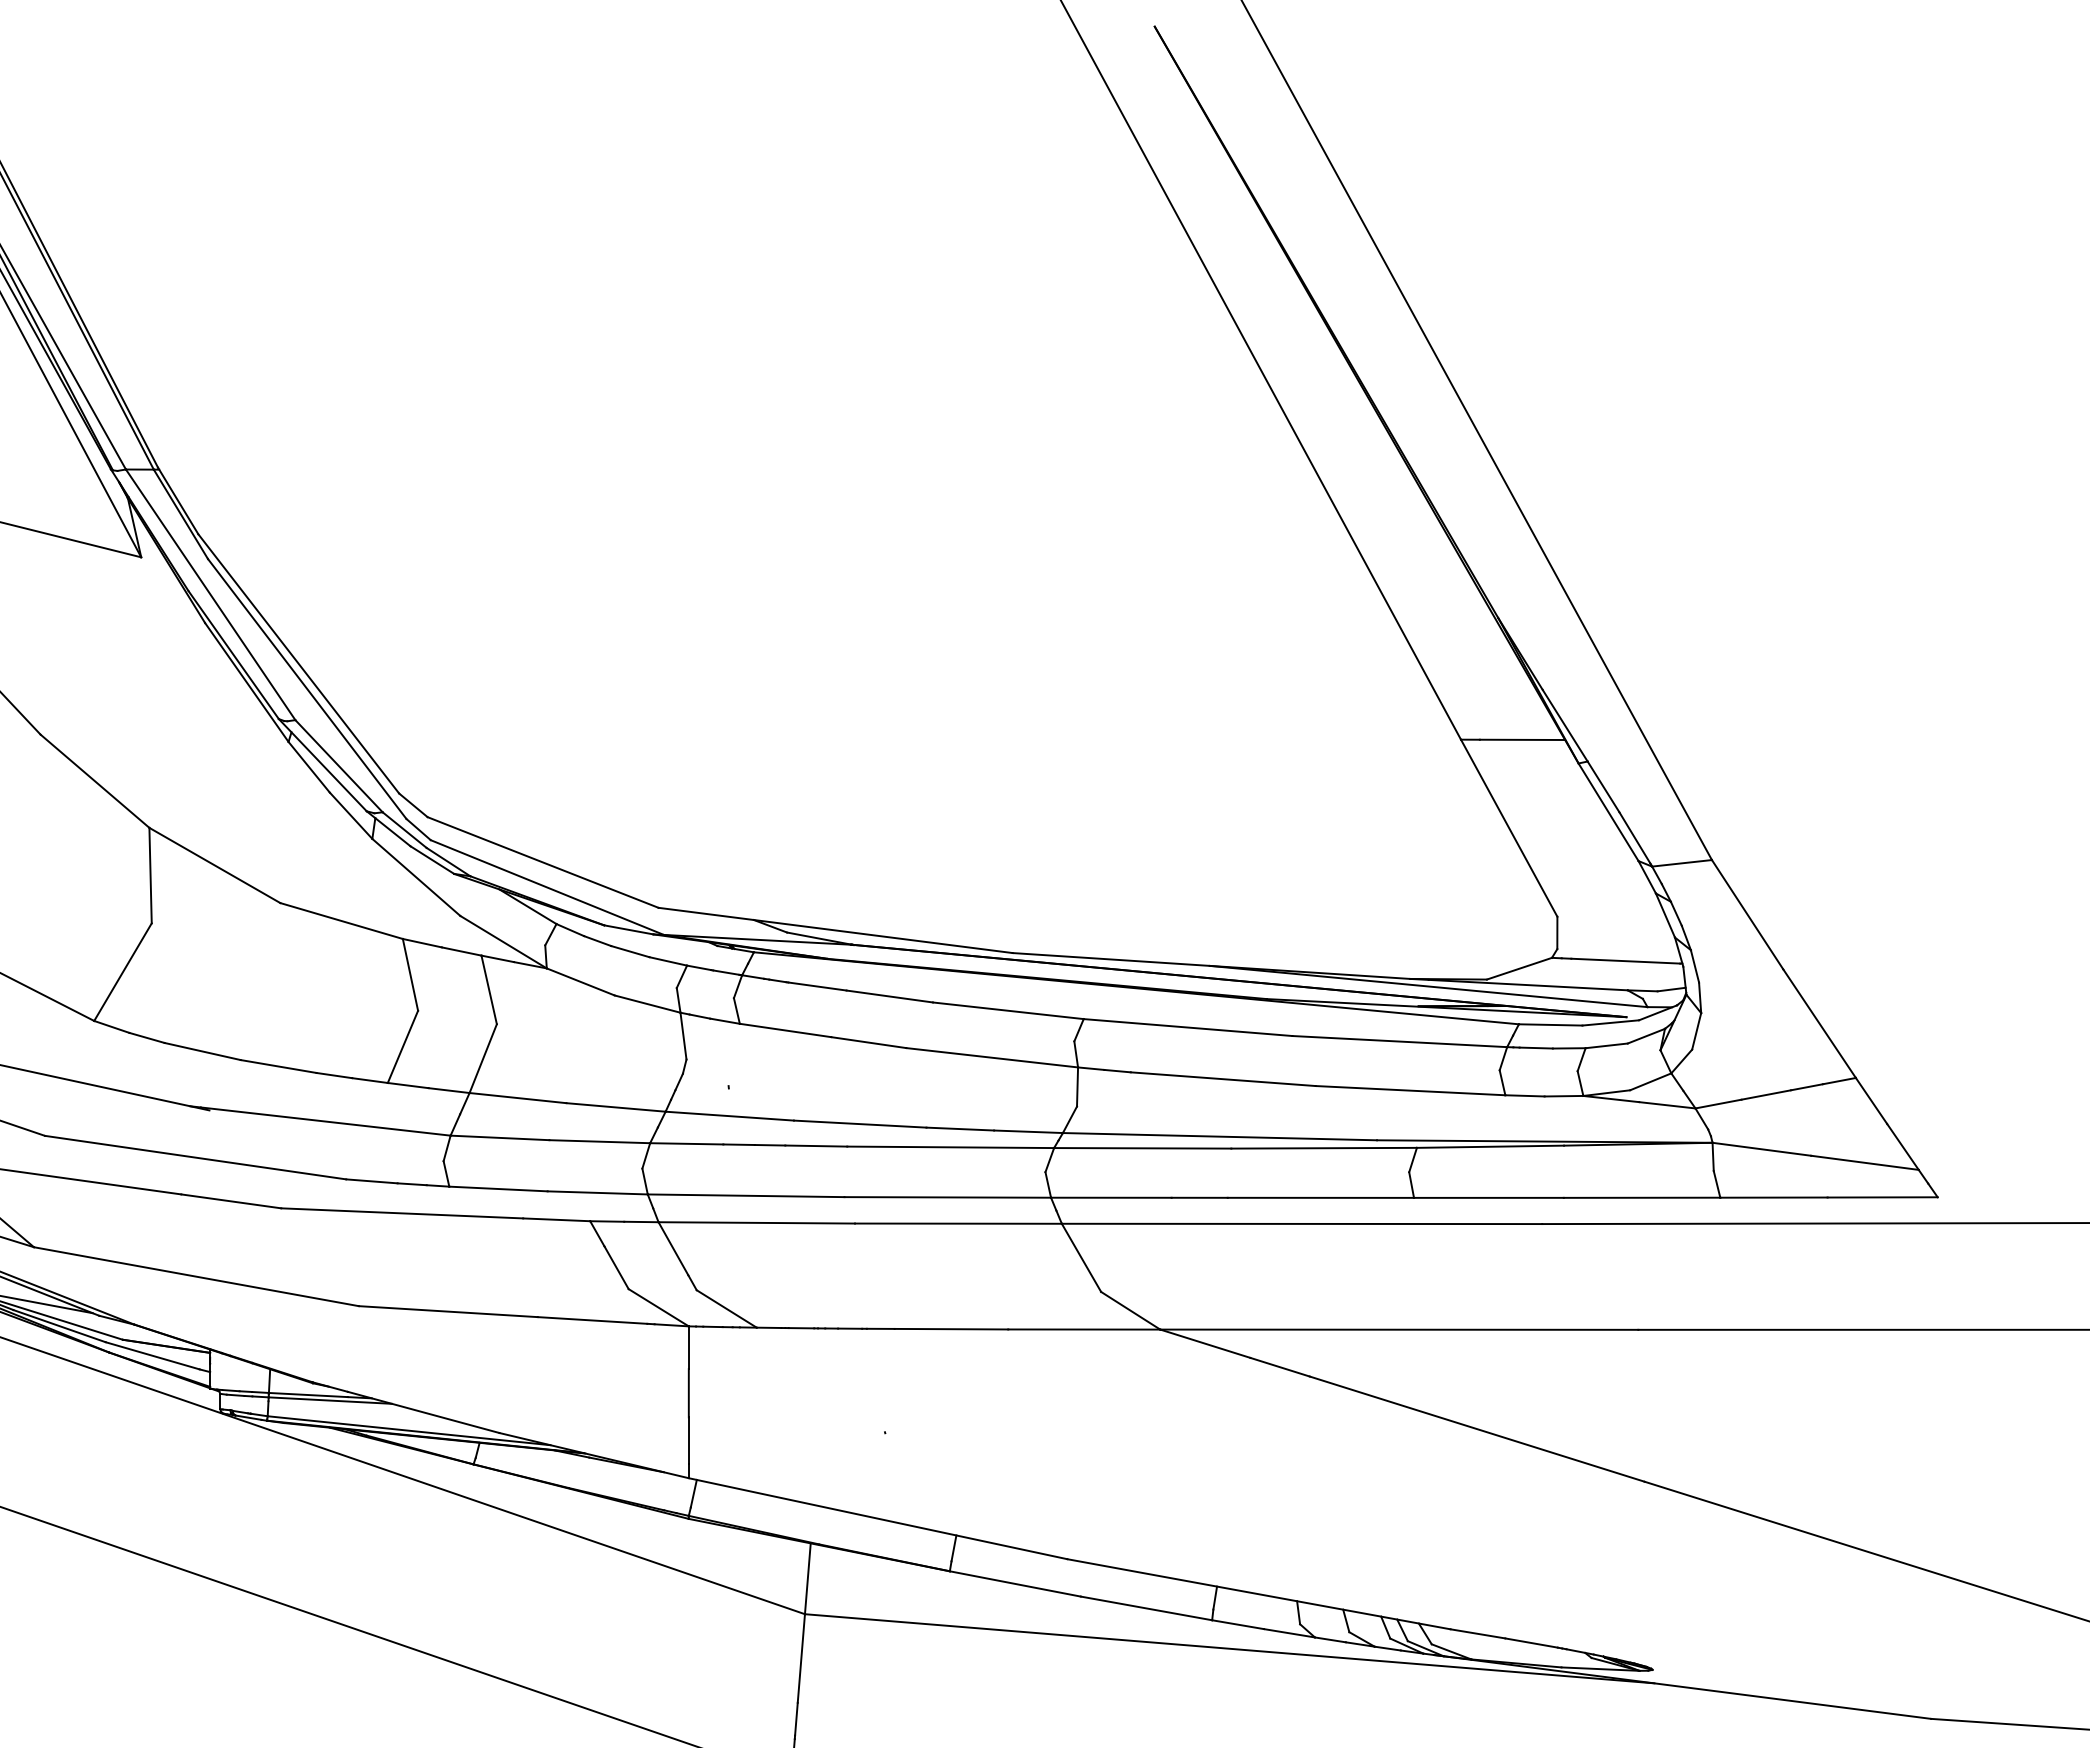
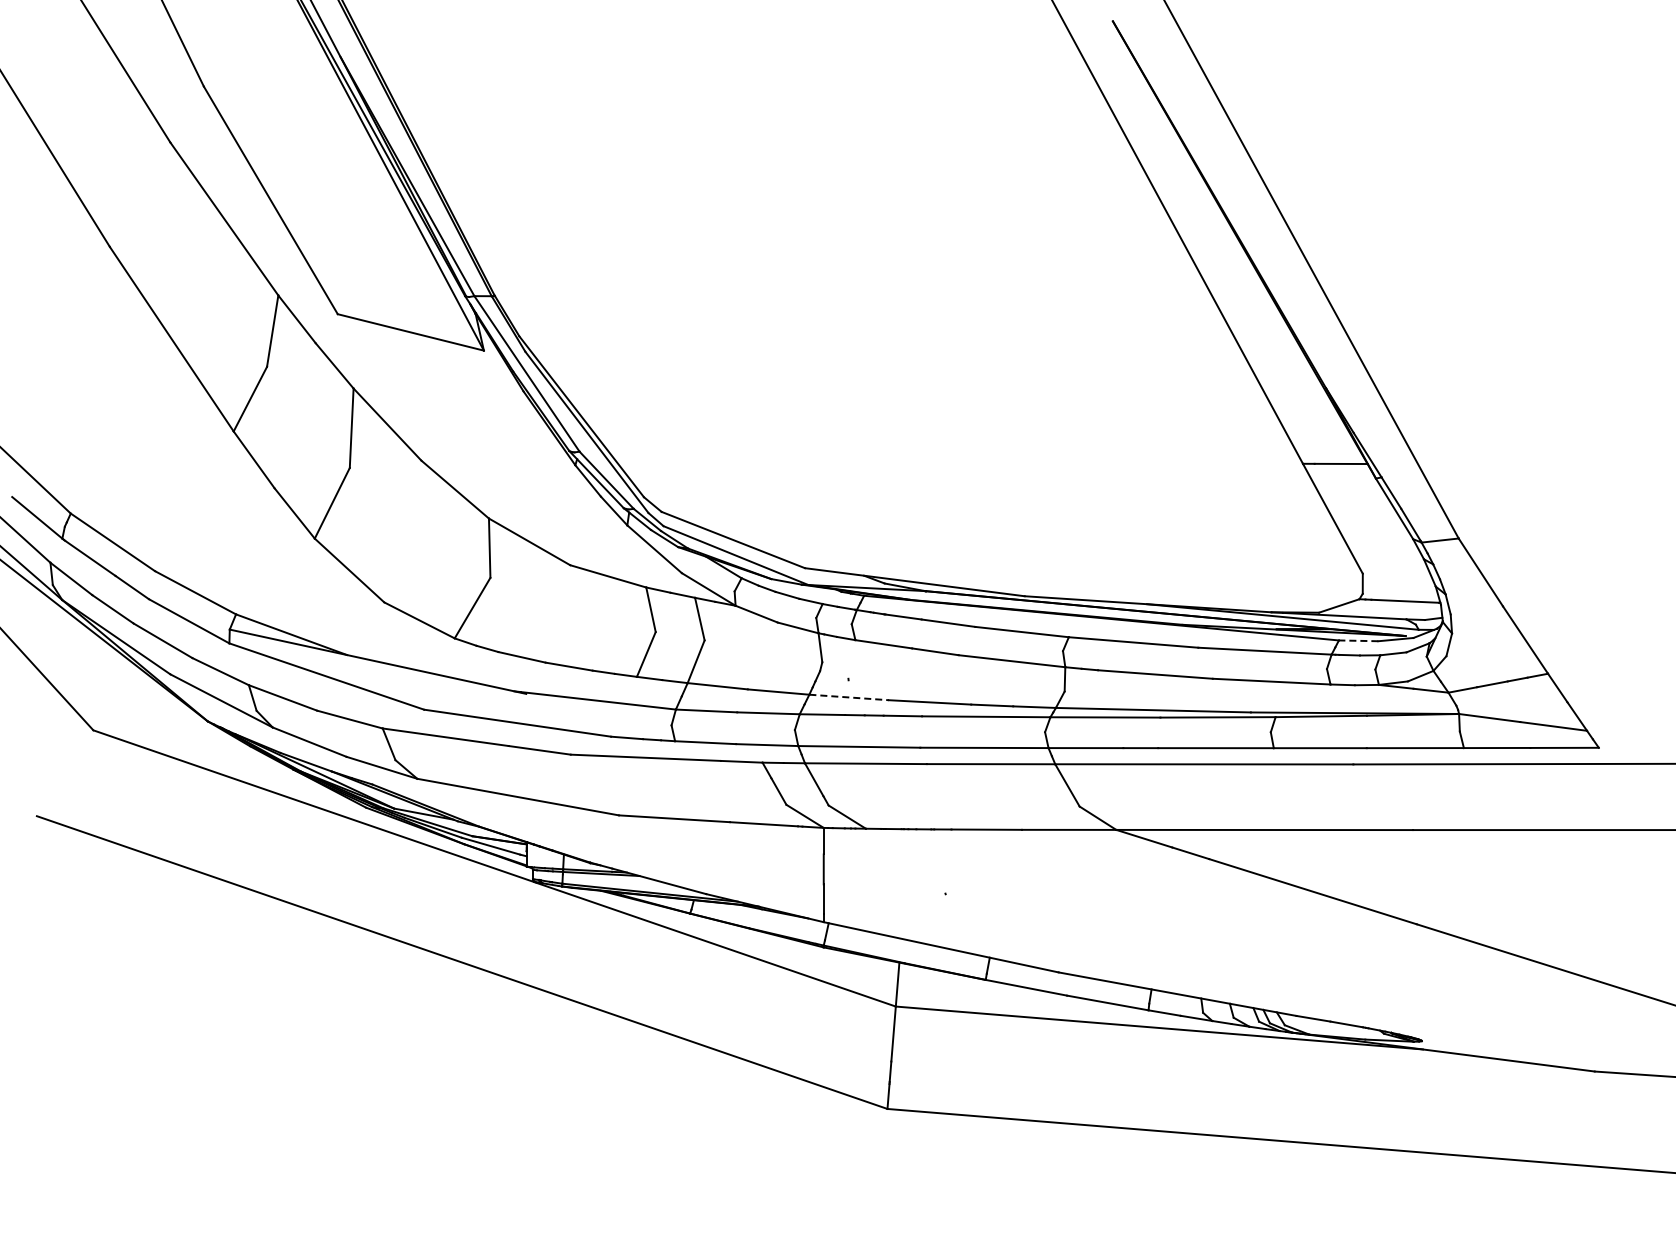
line: (1550, 1024) -> (1358, 640), solid -> dashed
line: (730, 1116) -> (849, 697), solid -> dashed

